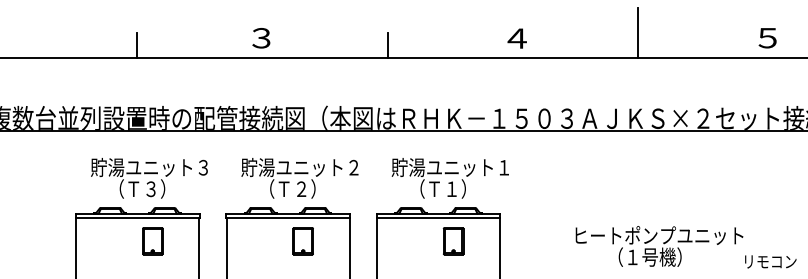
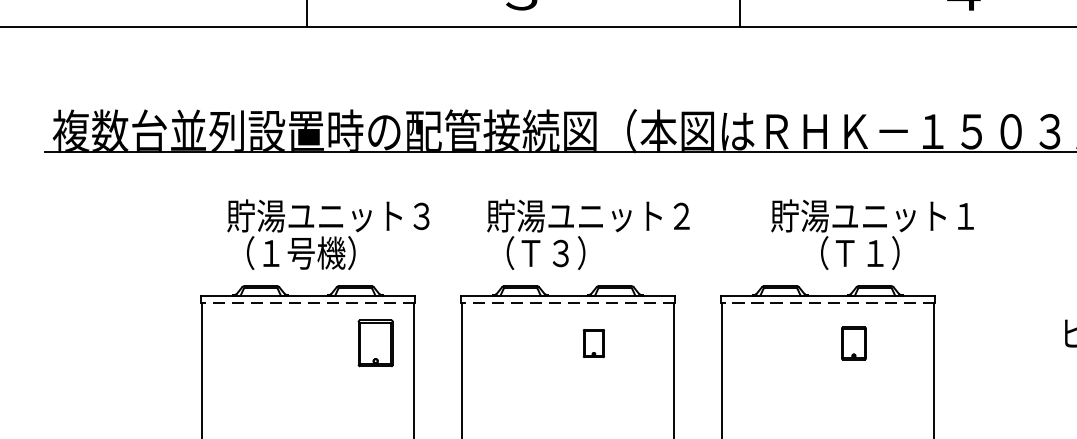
text: (449, 178) -> (871, 234), moved
text: (130, 188) -> (295, 252), （Ｔ３） -> （１号機）
text: (283, 188) -> (560, 252), （Ｔ２） -> （Ｔ３）
line: (137, 218) -> (307, 304), solid -> dashed
line: (288, 218) -> (568, 304), solid -> dashed
line: (438, 218) -> (827, 304), solid -> dashed
part: (152, 241) -> (375, 343), moved
part: (302, 241) -> (592, 343), size x0.6
part: (453, 241) -> (853, 343), size x0.7

